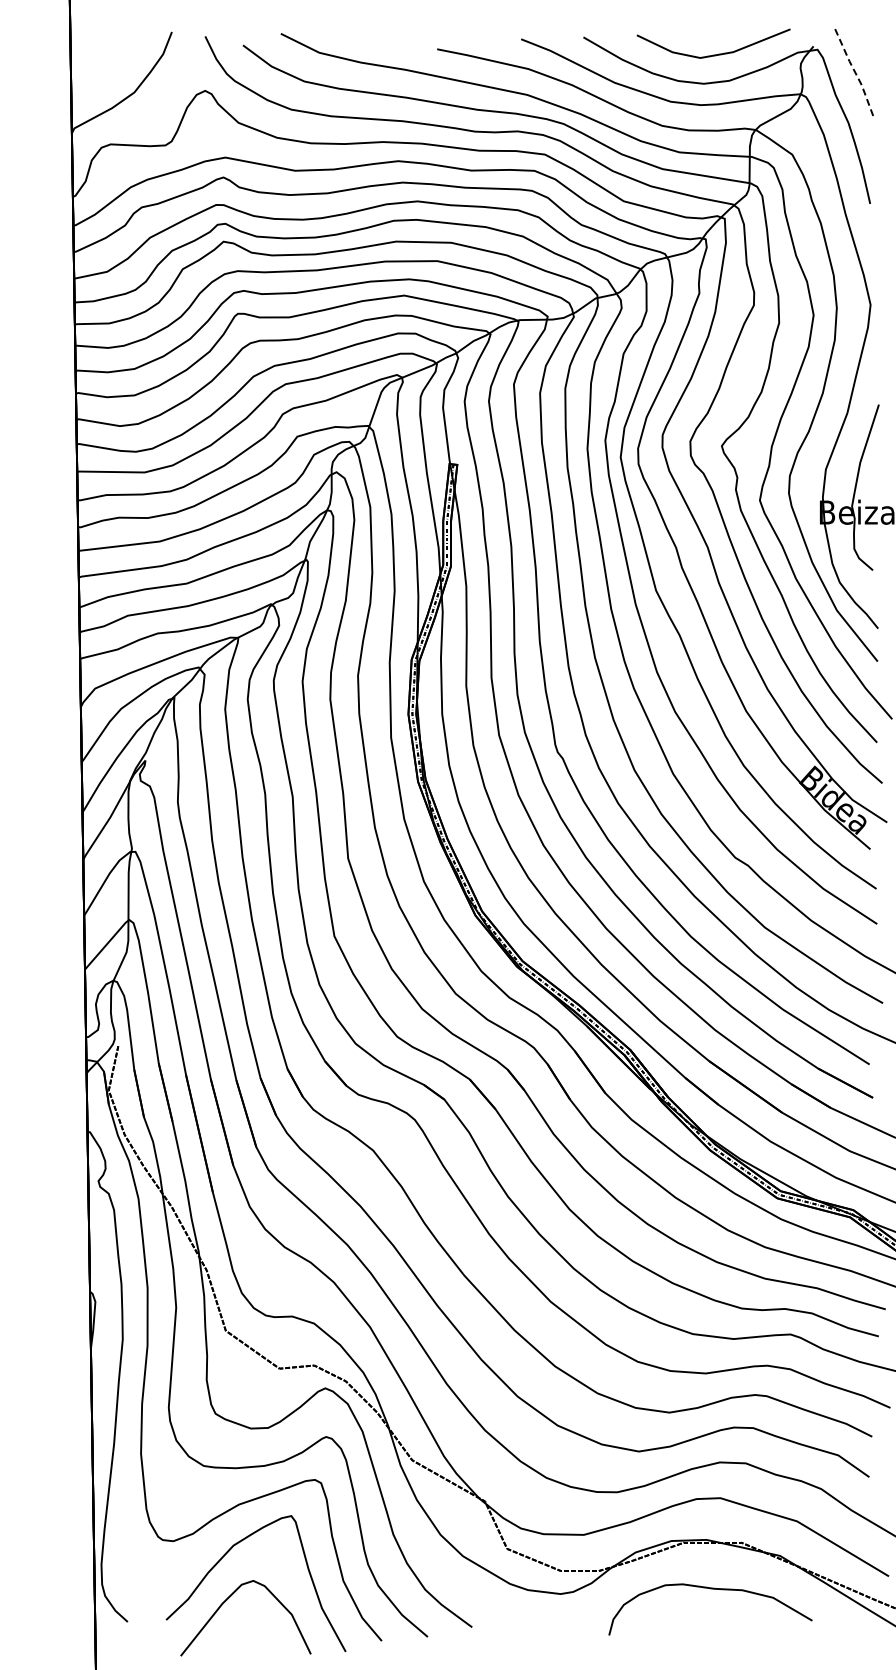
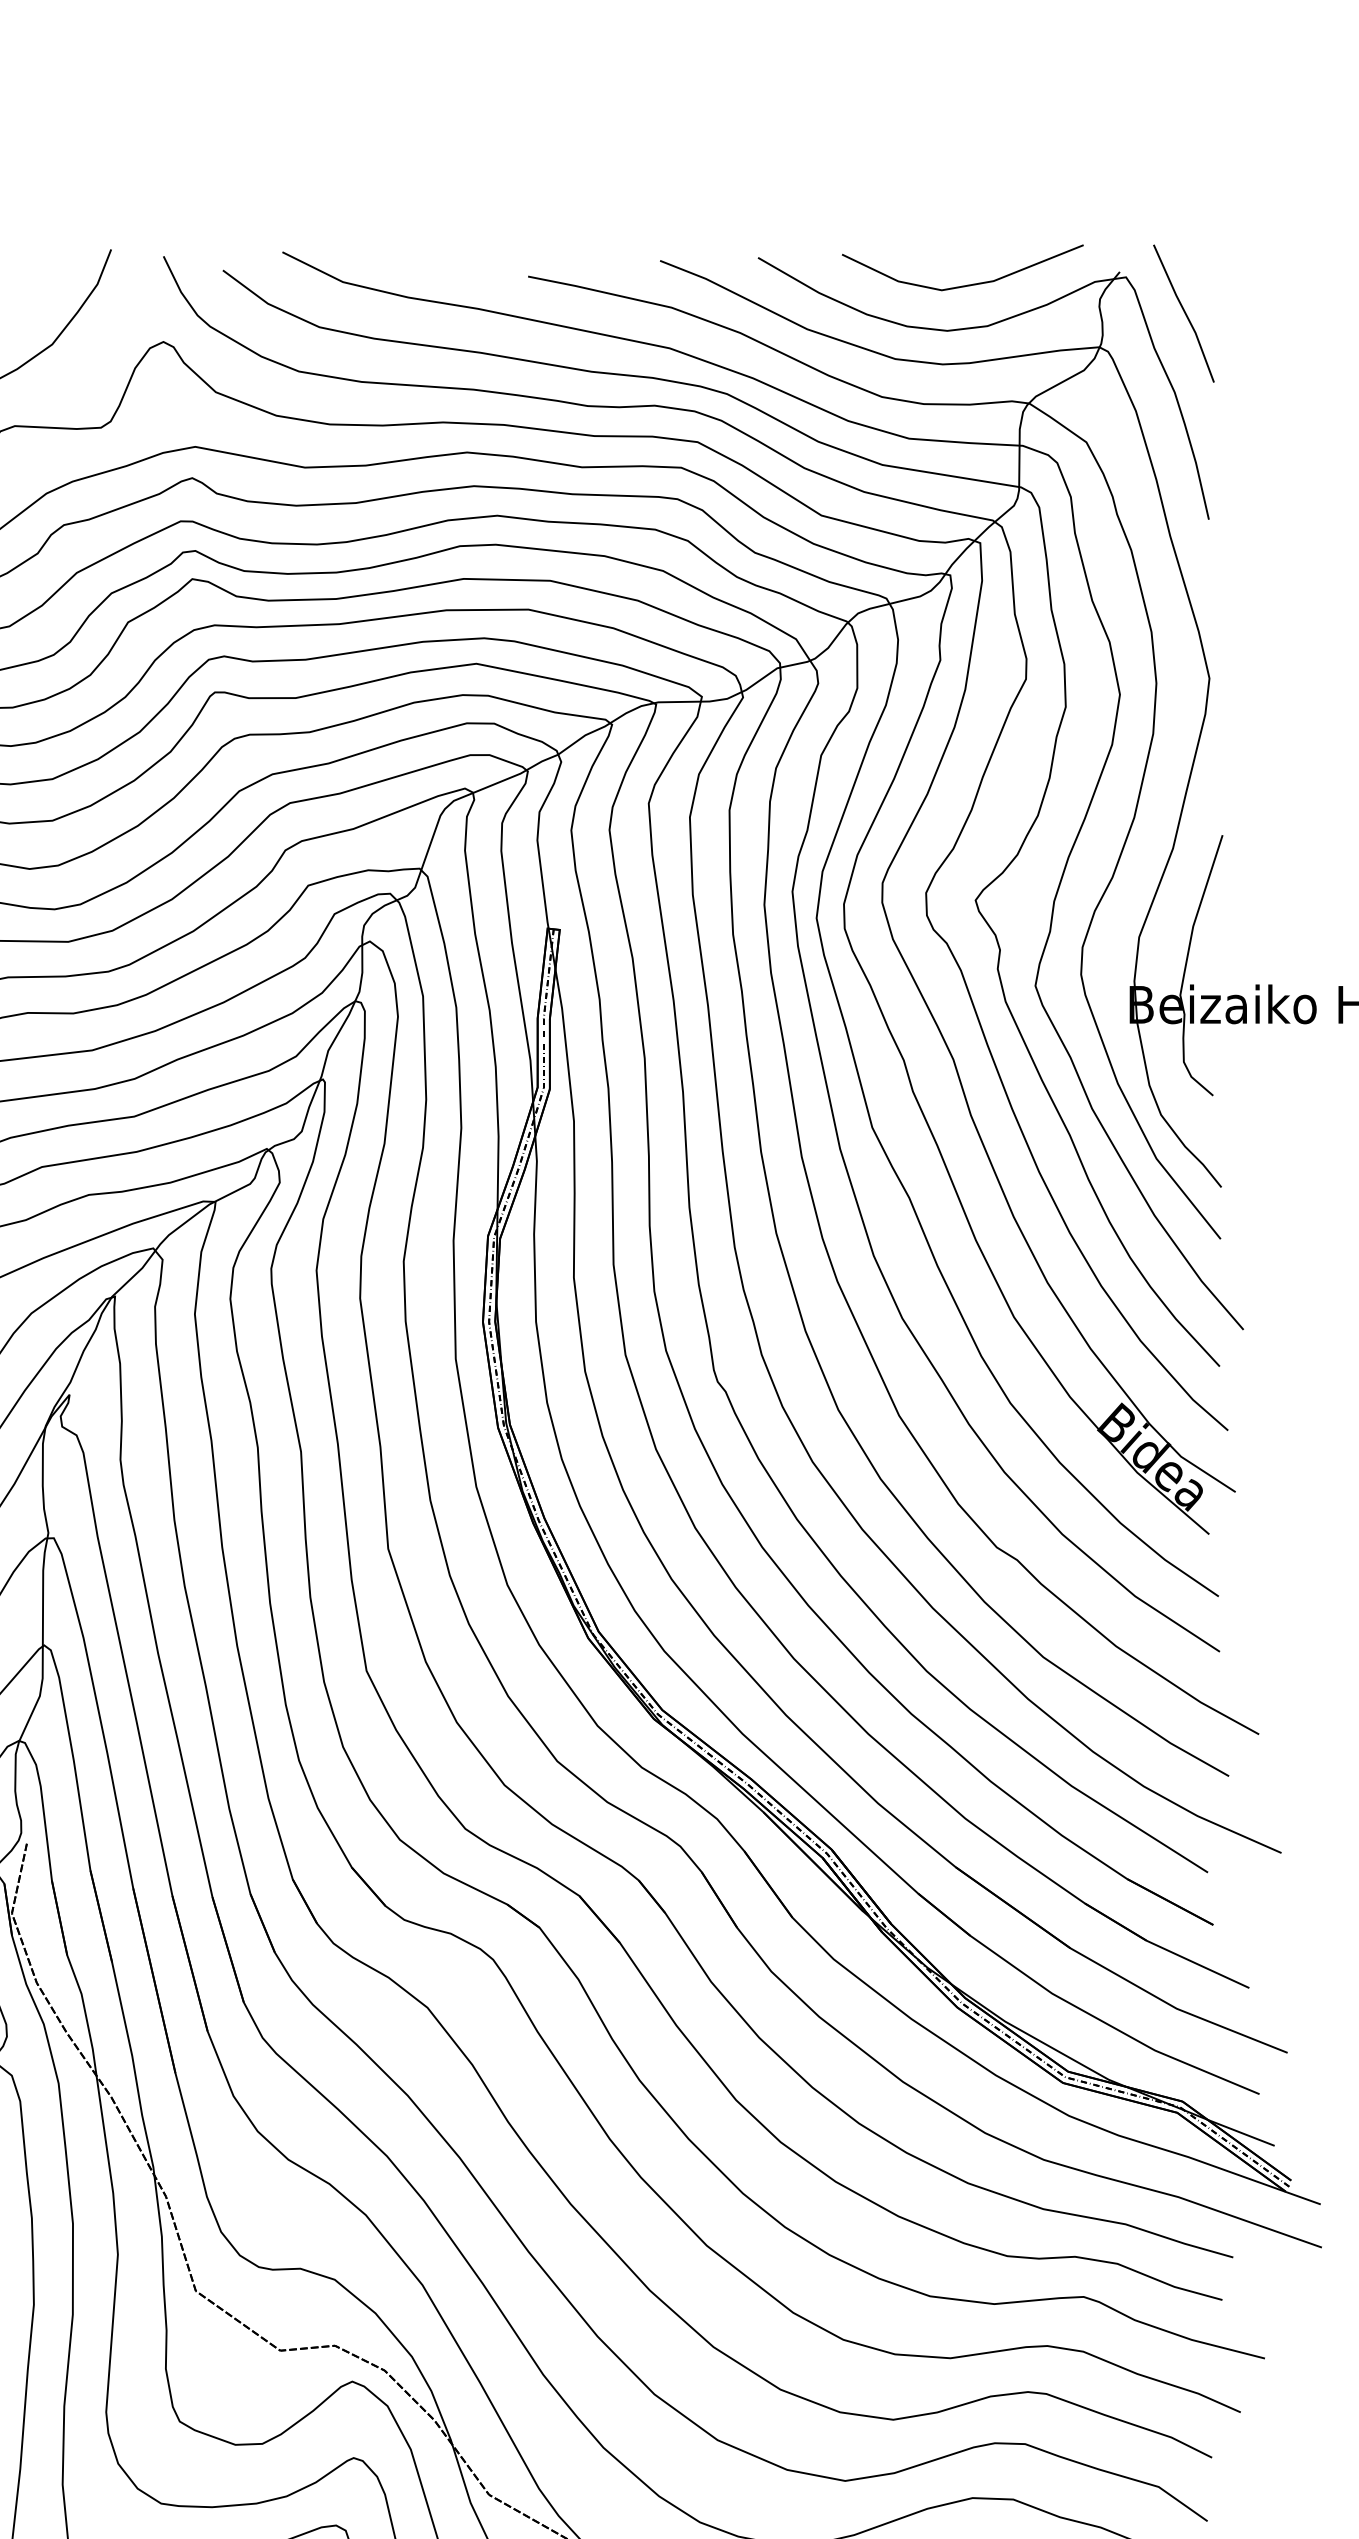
line: (855, 72) -> (1185, 313), dashed -> solid

